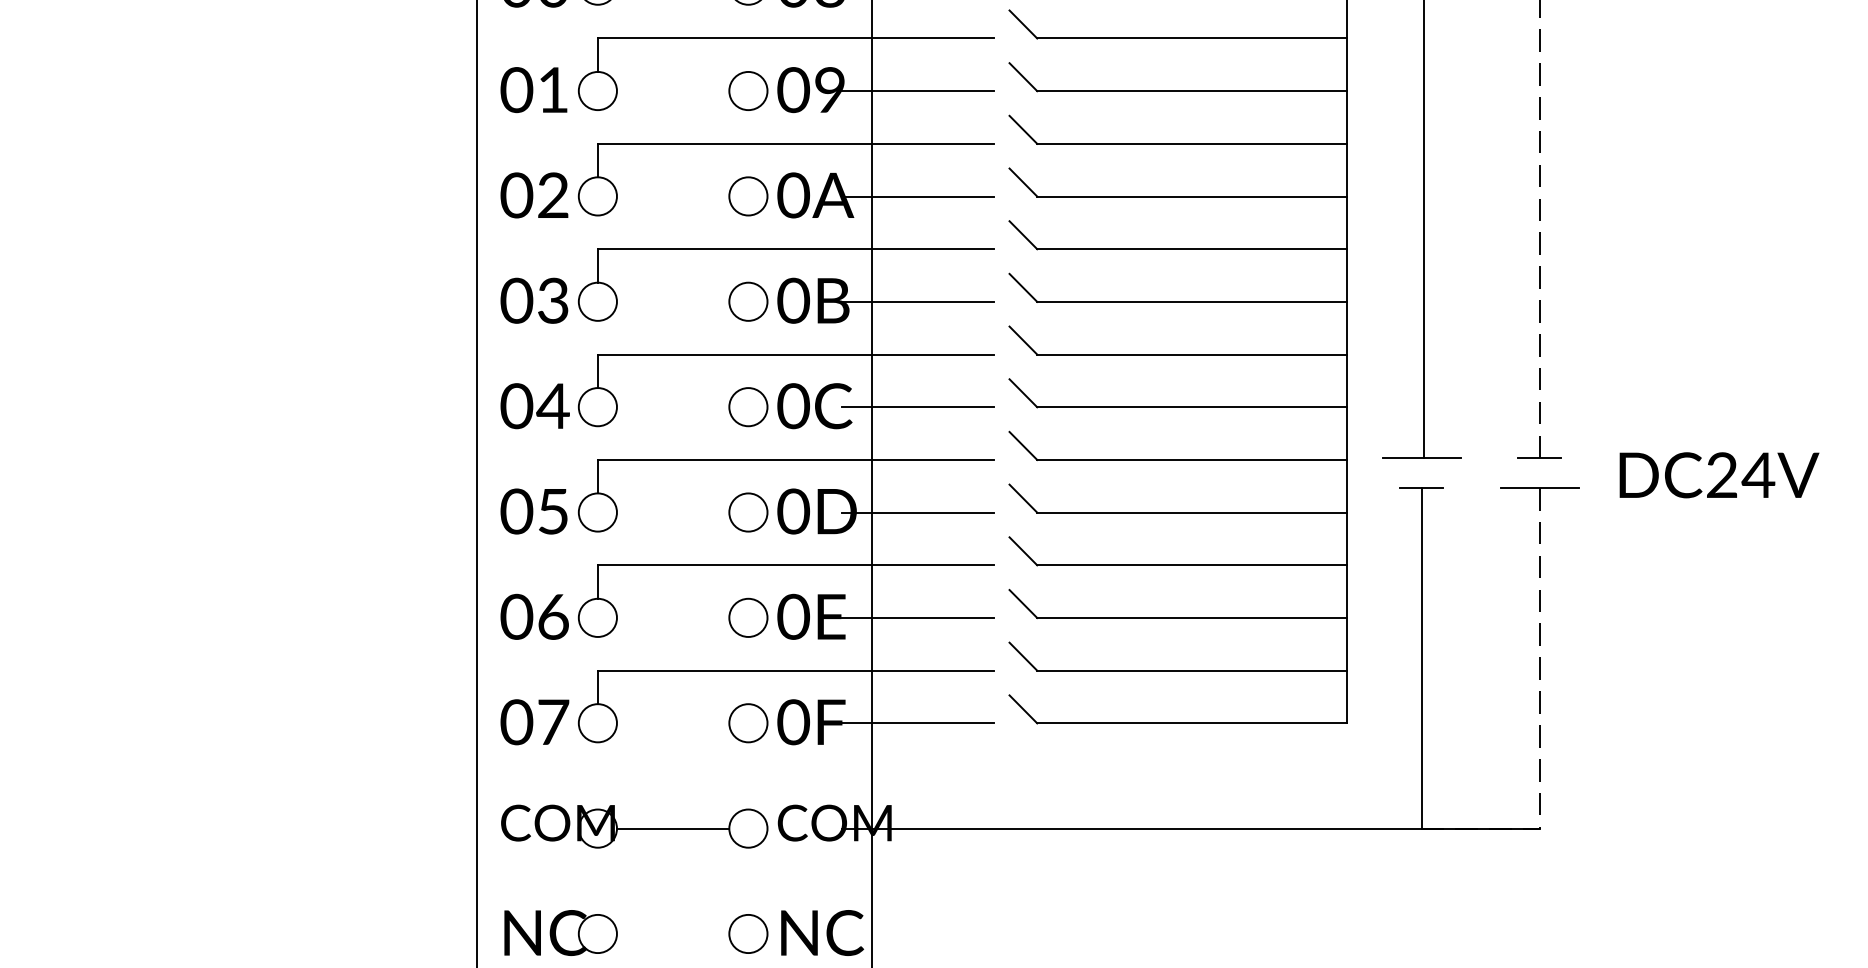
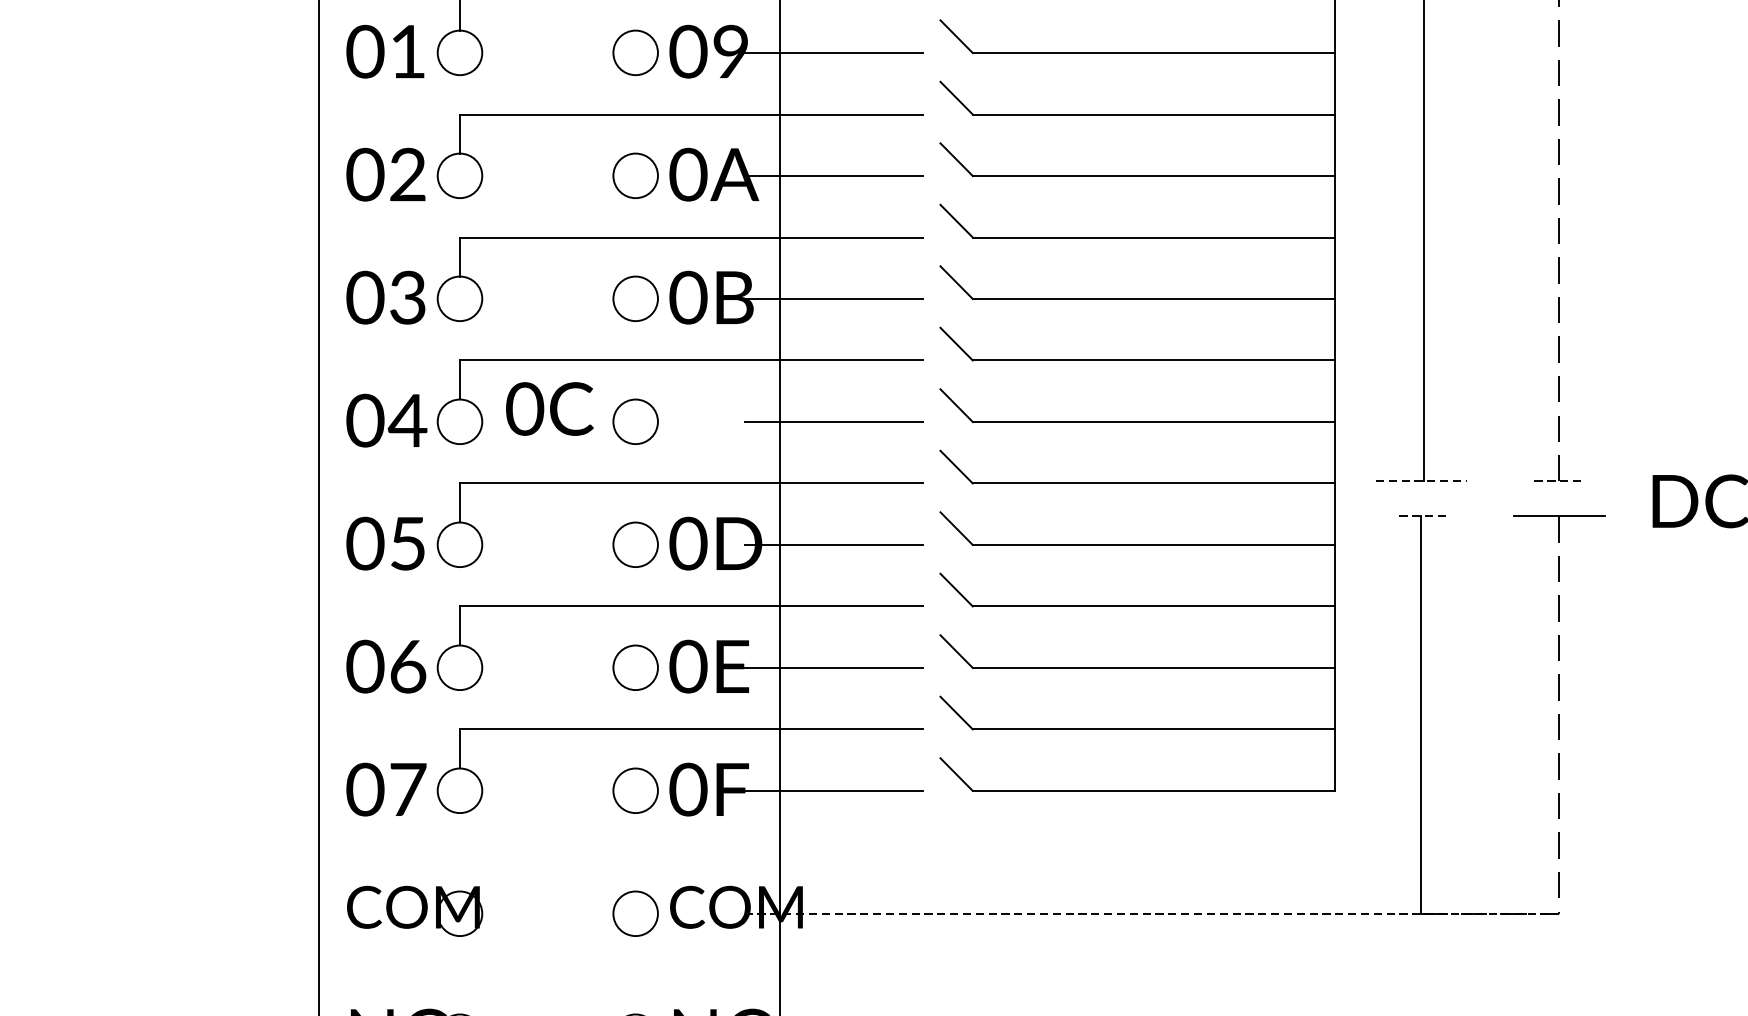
text: (814, 406) -> (549, 409), moved
line: (1422, 458) -> (1422, 481), solid -> dashed
line: (1540, 458) -> (1560, 481), solid -> dashed
line: (1421, 487) -> (1421, 515), solid -> dashed
line: (672, 828) -> (547, 913), removed
line: (1190, 828) -> (1151, 913), solid -> dashed

